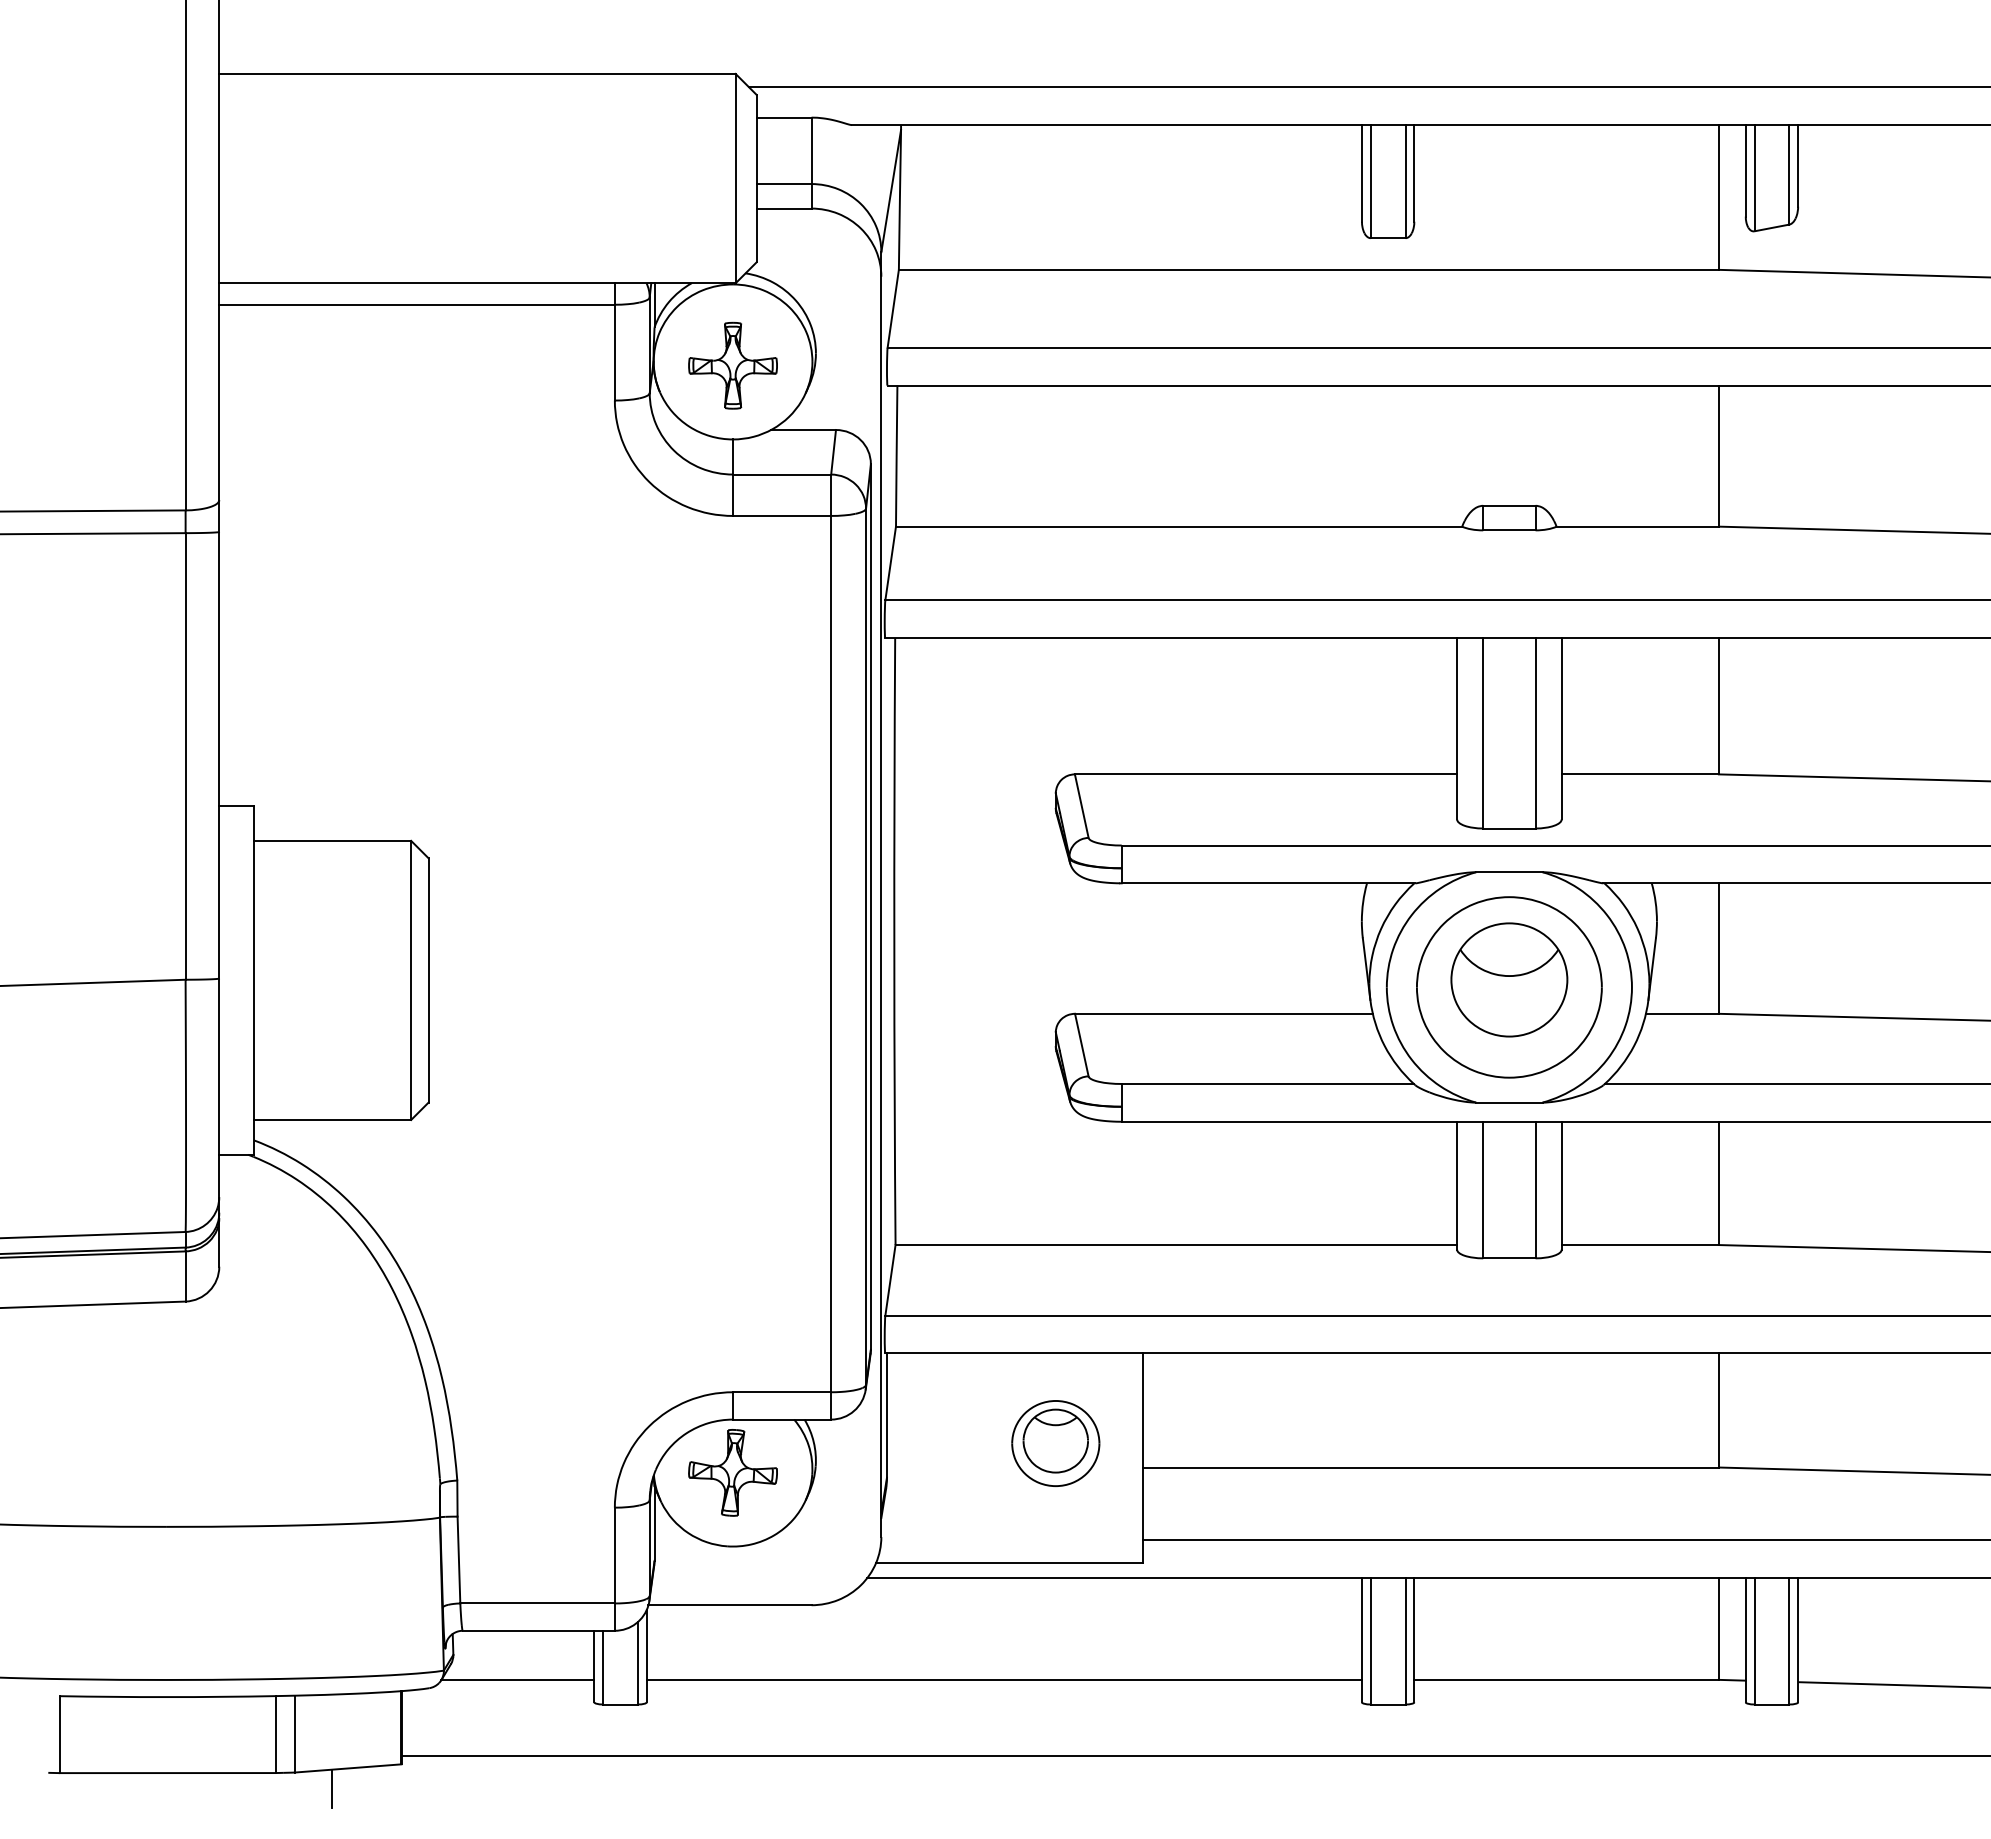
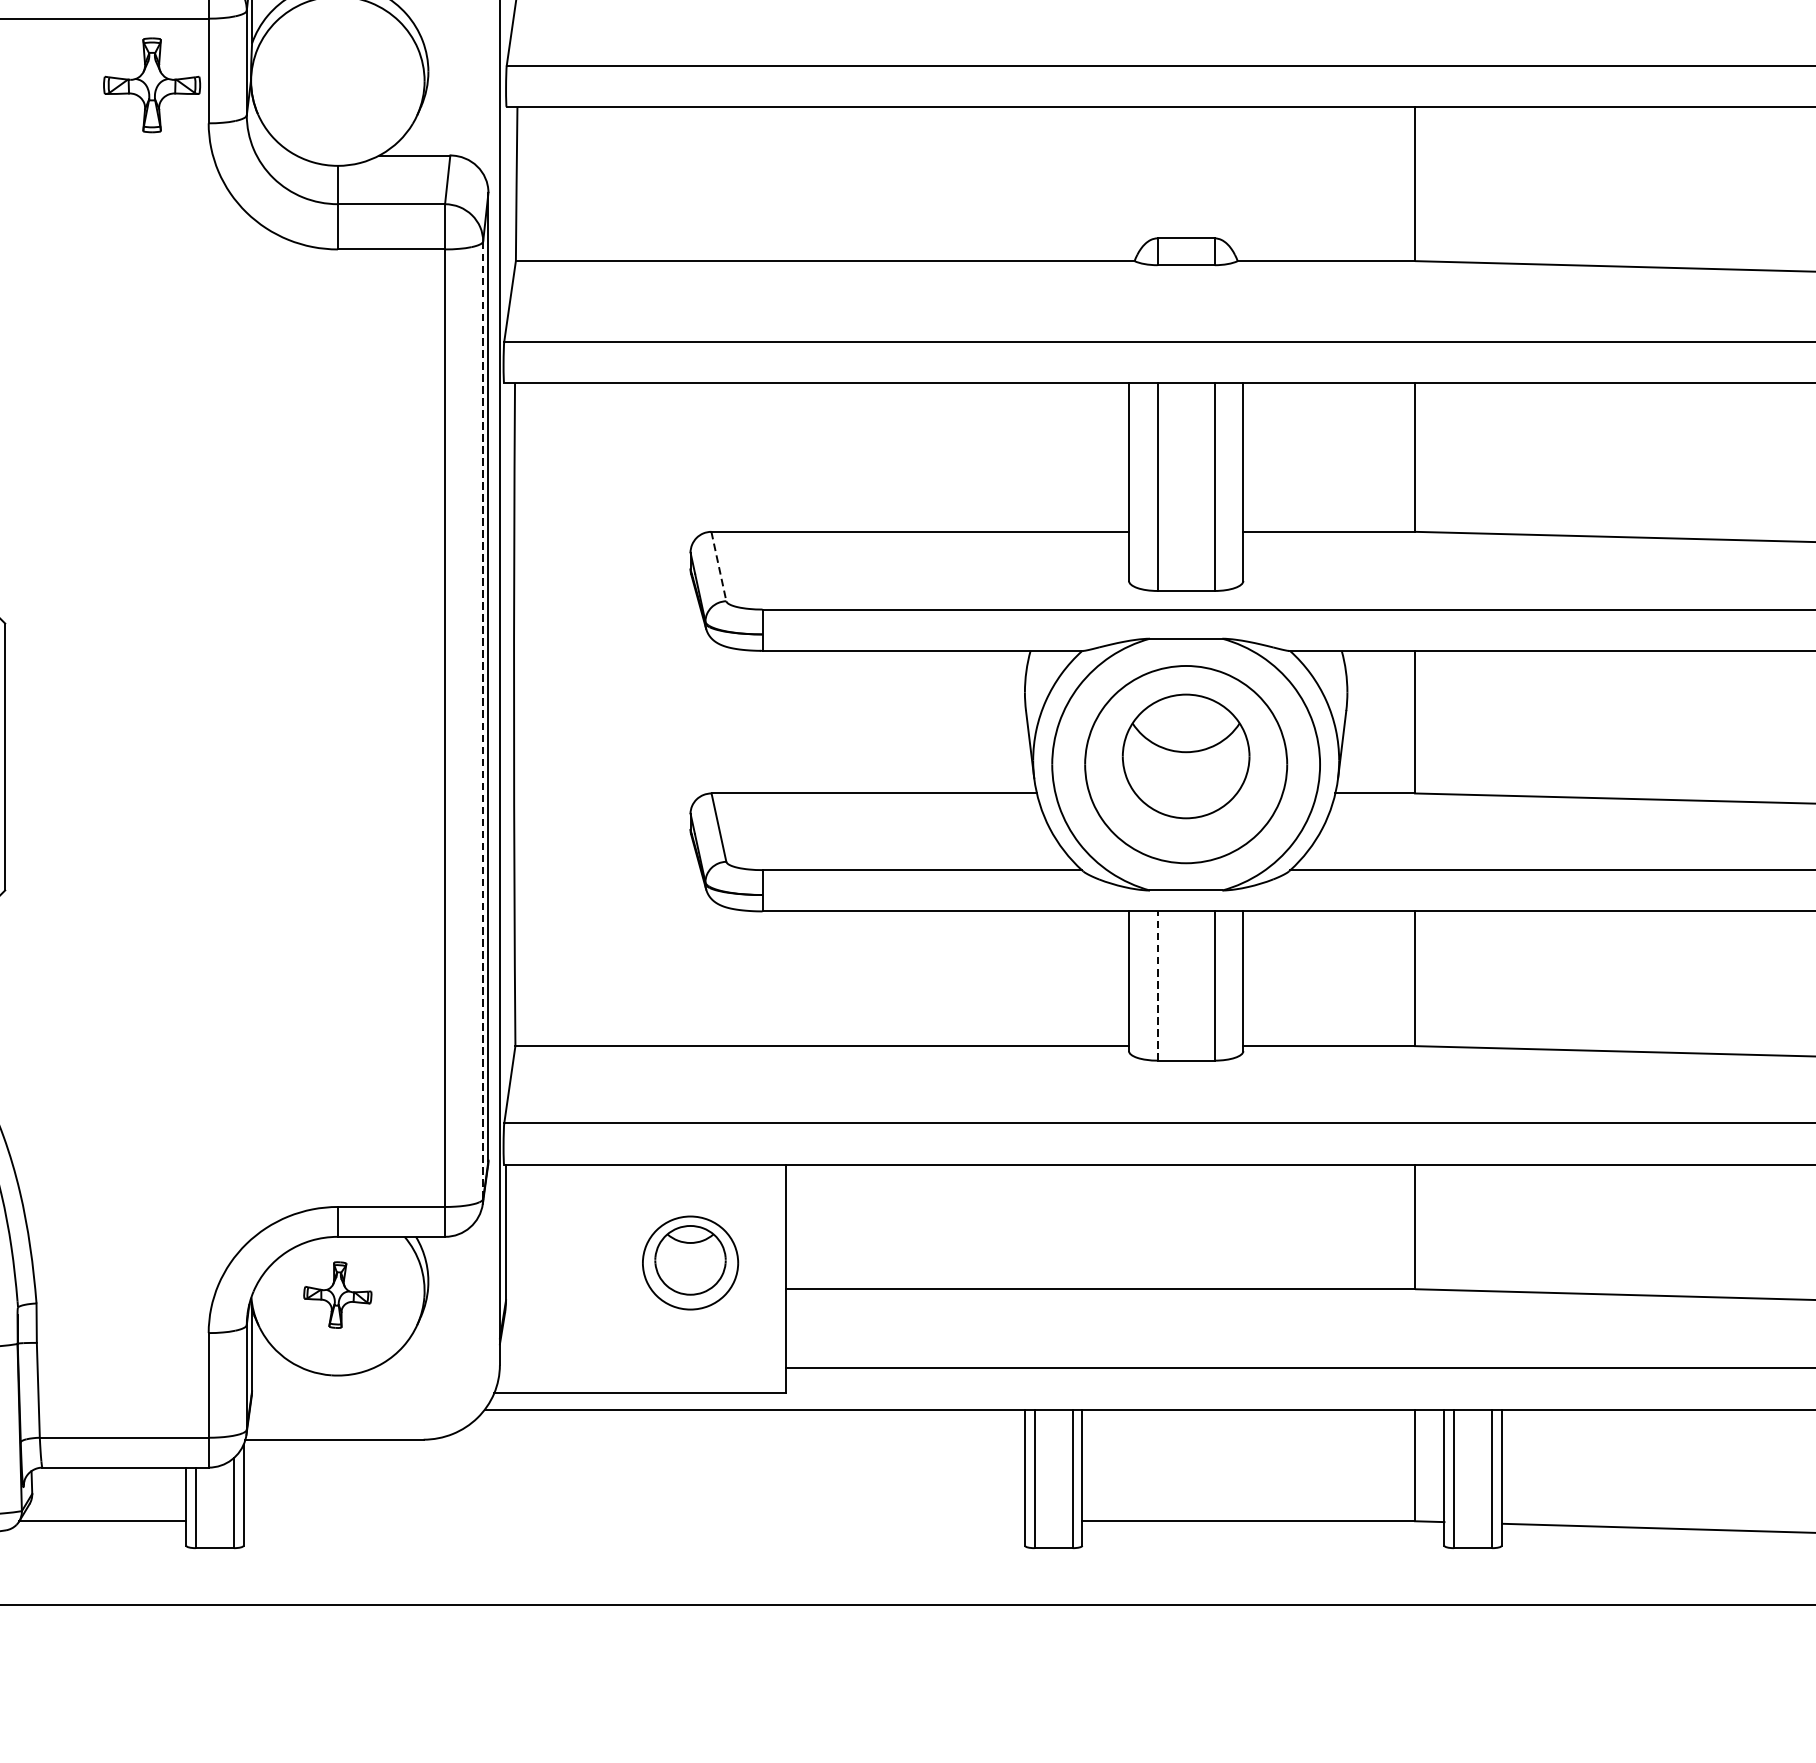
part: (732, 365) -> (151, 85), moved
line: (1081, 806) -> (718, 566), solid -> dashed
line: (866, 946) -> (483, 719), solid -> dashed
line: (1483, 1189) -> (1157, 985), solid -> dashed
part: (732, 1472) -> (337, 1294), size x0.7
line: (1003, 1679) -> (633, 1520), removed

